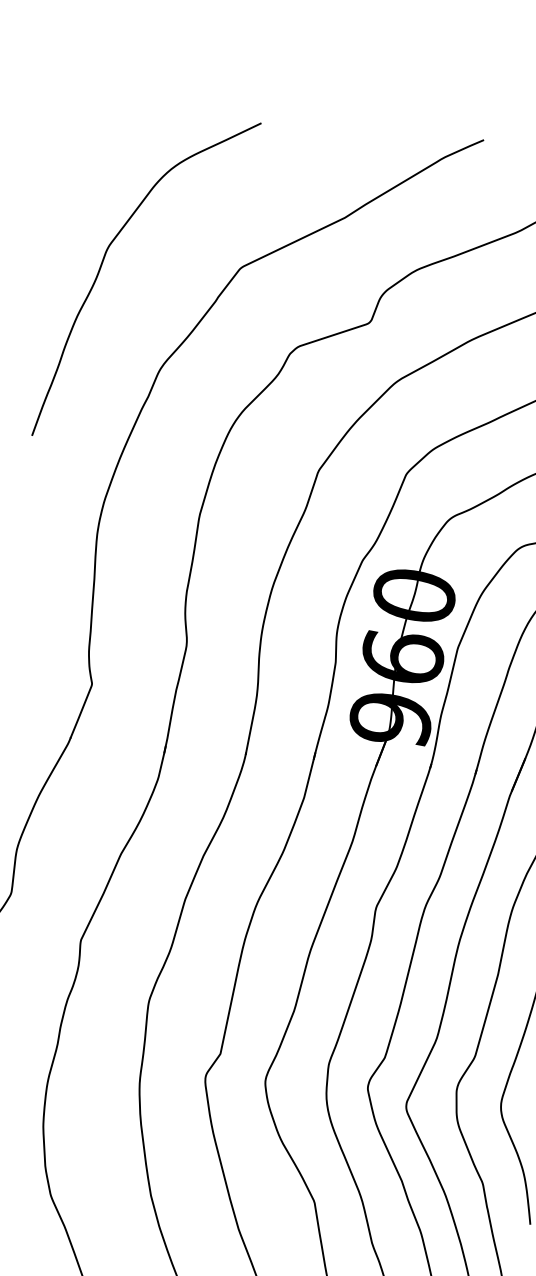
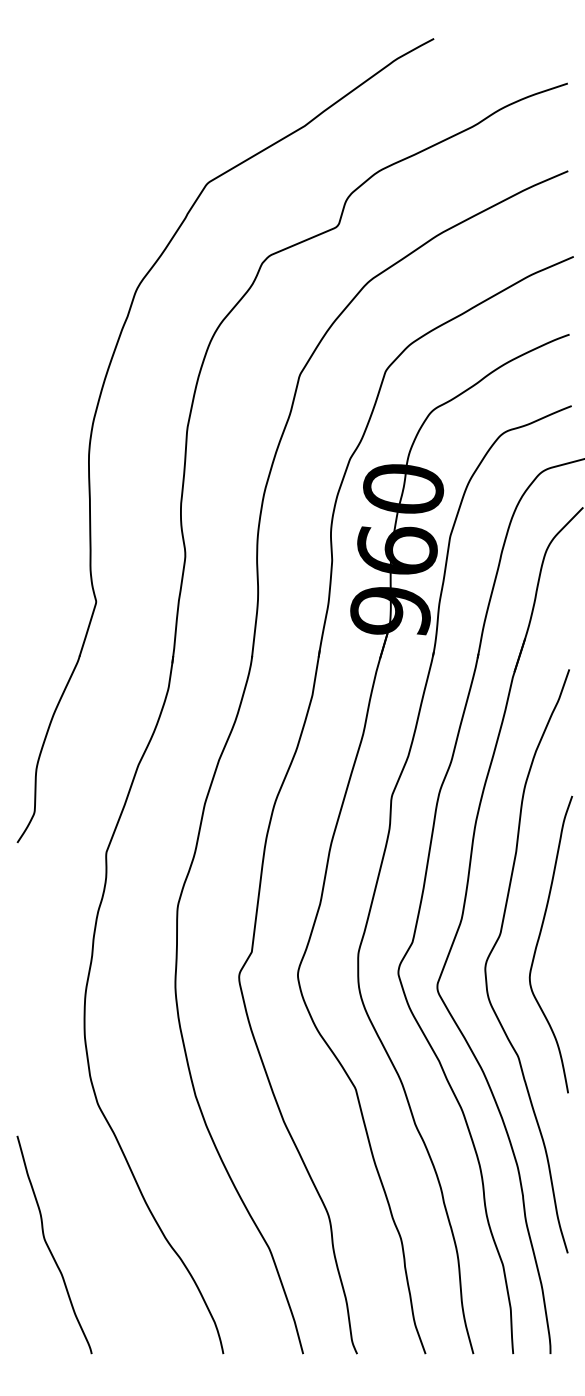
curve: (102, 264) -> (72, 191), removed

